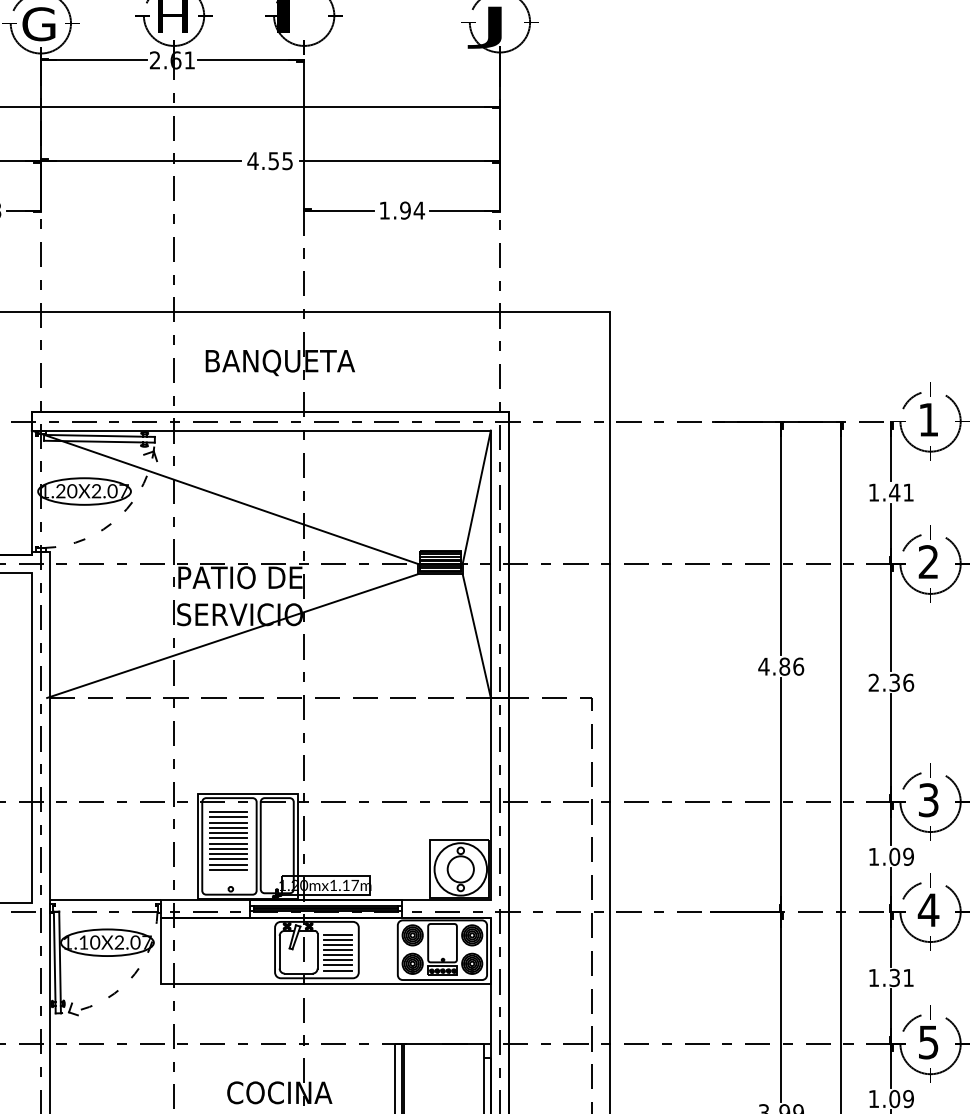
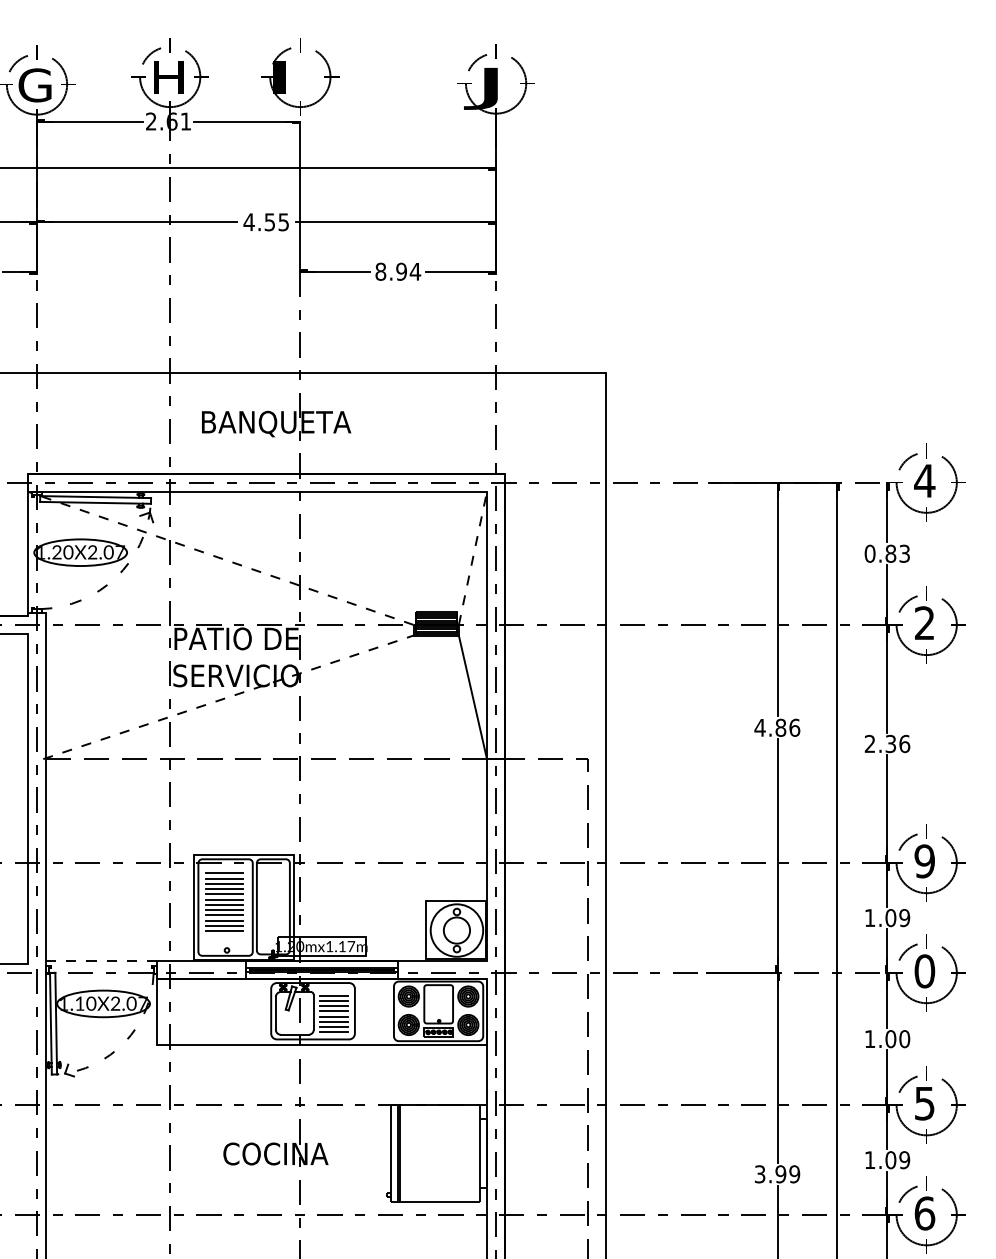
text: (384, 210) -> (380, 271), 1.94 -> 8.94
text: (928, 419) -> (924, 480), 1 -> 4
text: (890, 492) -> (886, 553), 1.41 -> 0.83
line: (477, 496) -> (473, 557), solid -> dashed
line: (224, 497) -> (220, 558), solid -> dashed
line: (232, 636) -> (228, 697), solid -> dashed
text: (928, 800) -> (924, 861), 3 -> 9
line: (105, 899) -> (101, 960), solid -> dashed
text: (928, 910) -> (924, 971), 4 -> 0
text: (901, 978) -> (897, 1039), 1.31 -> 1.00

